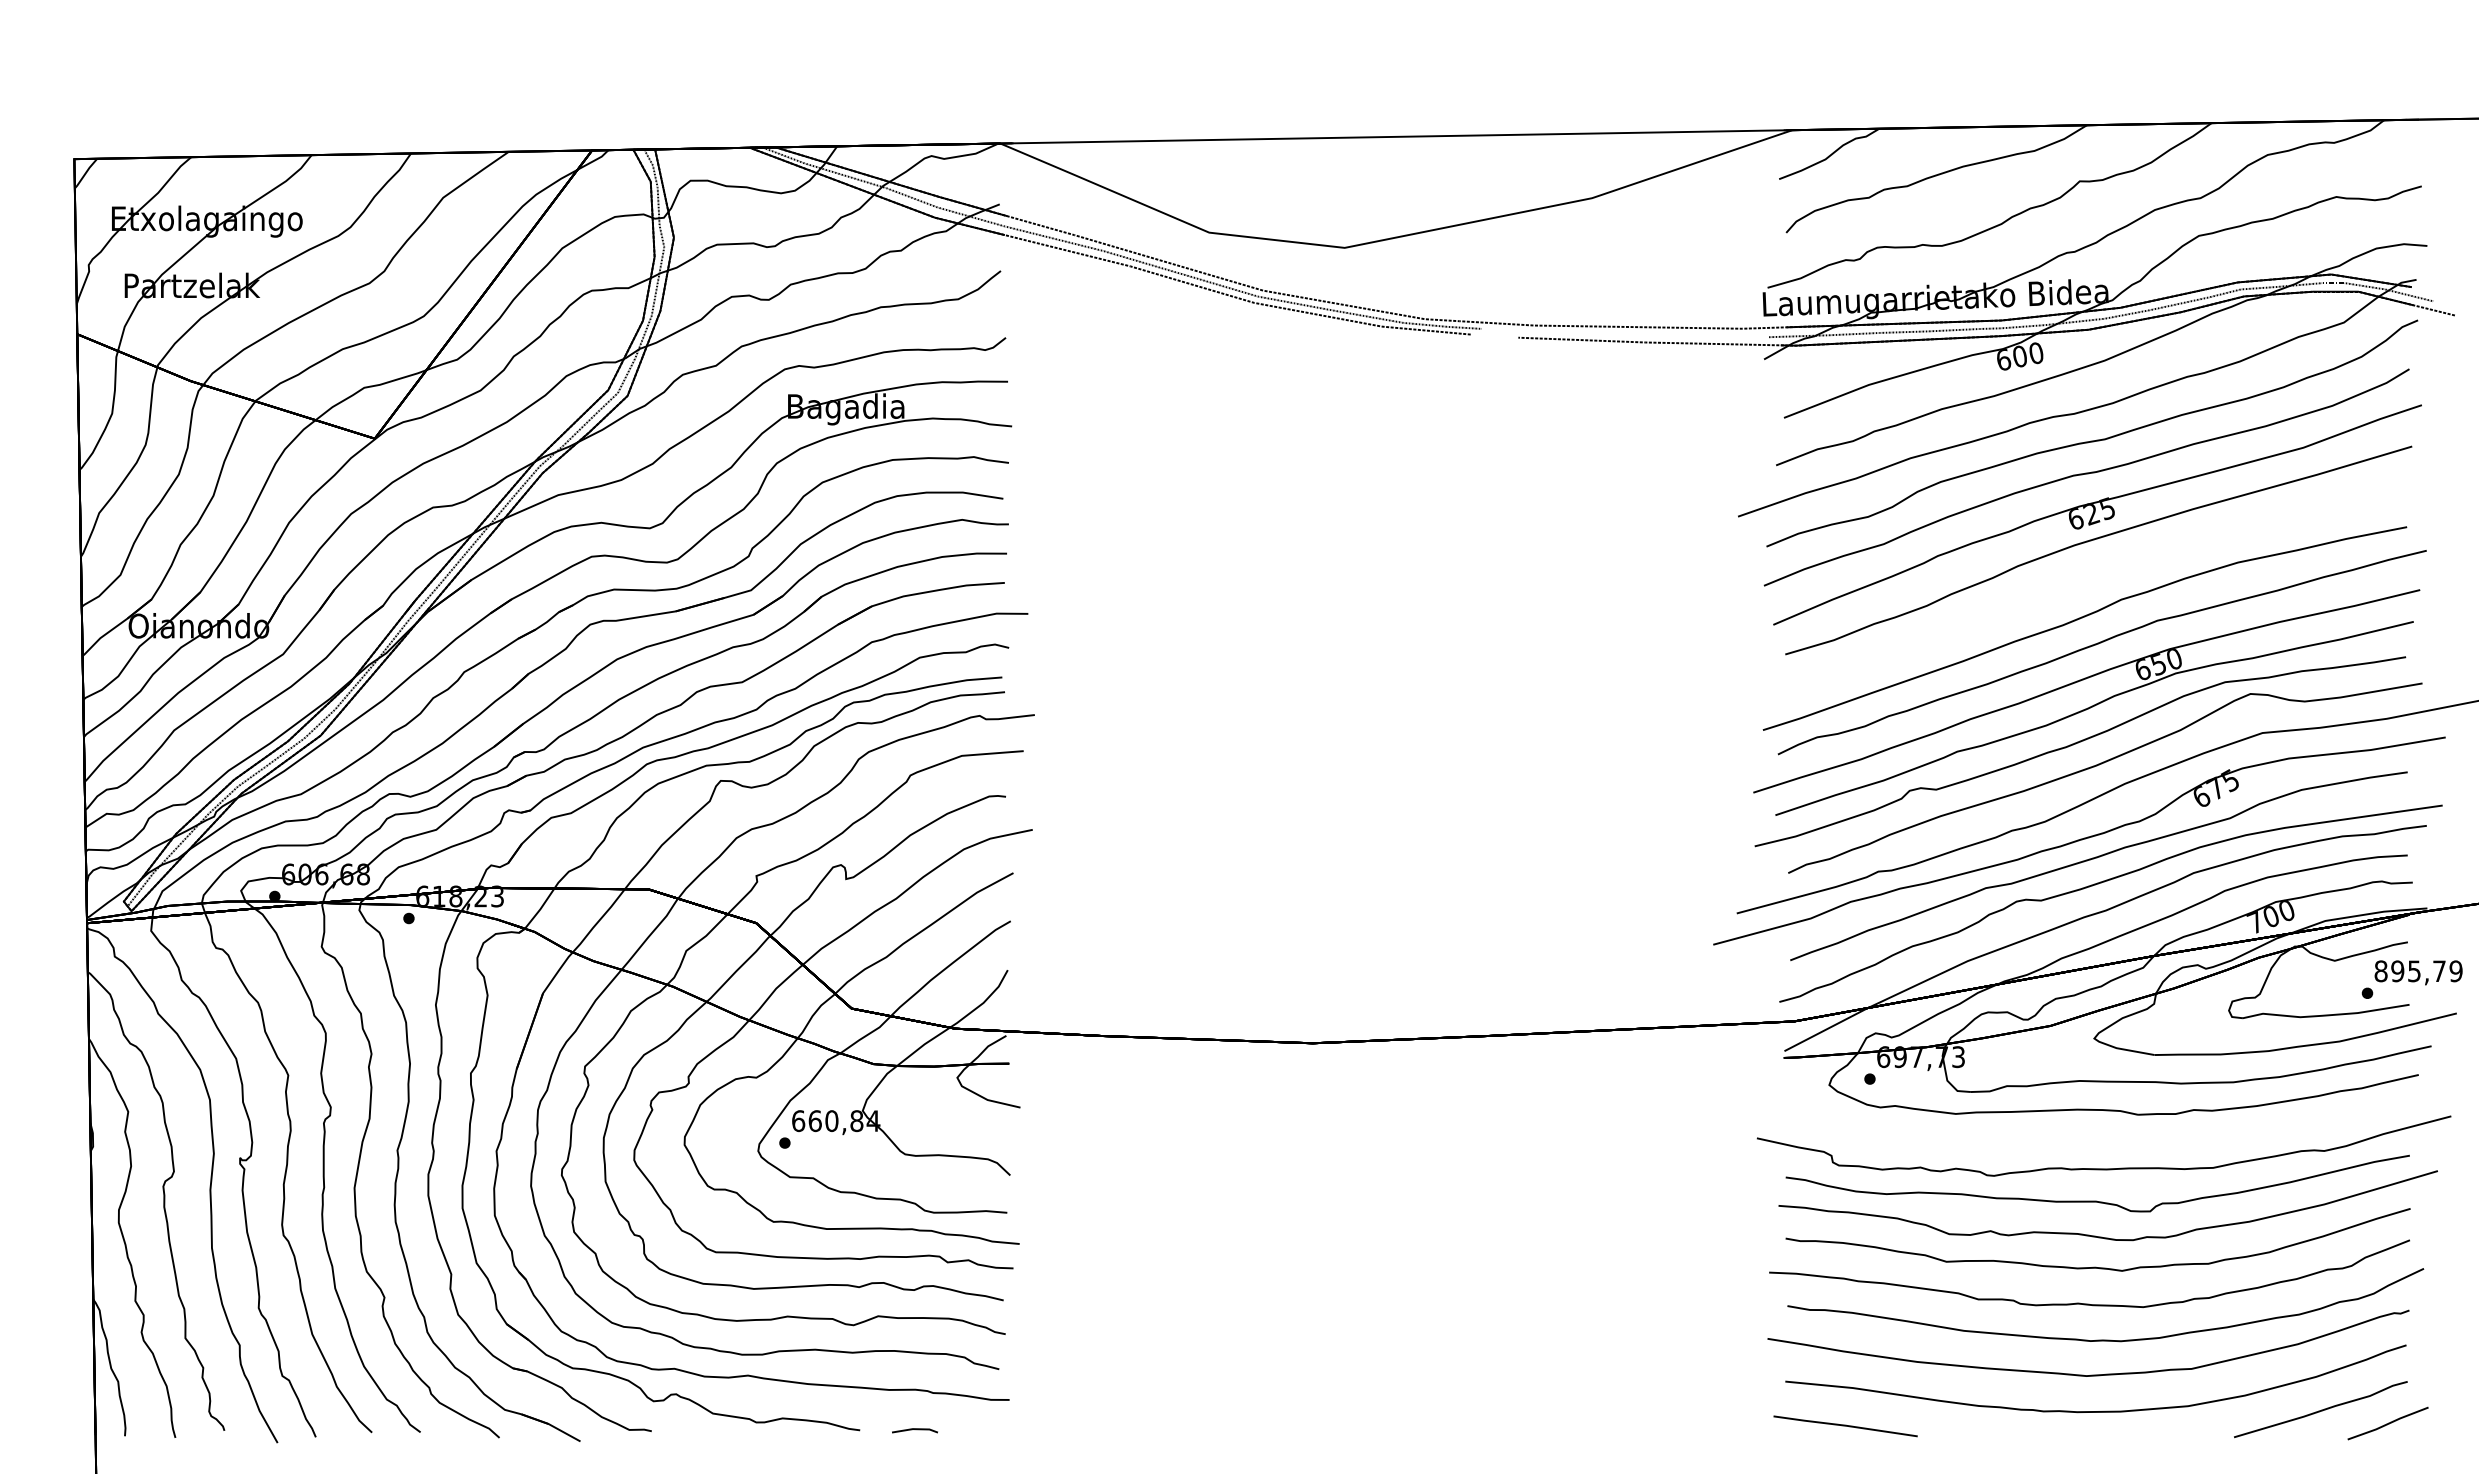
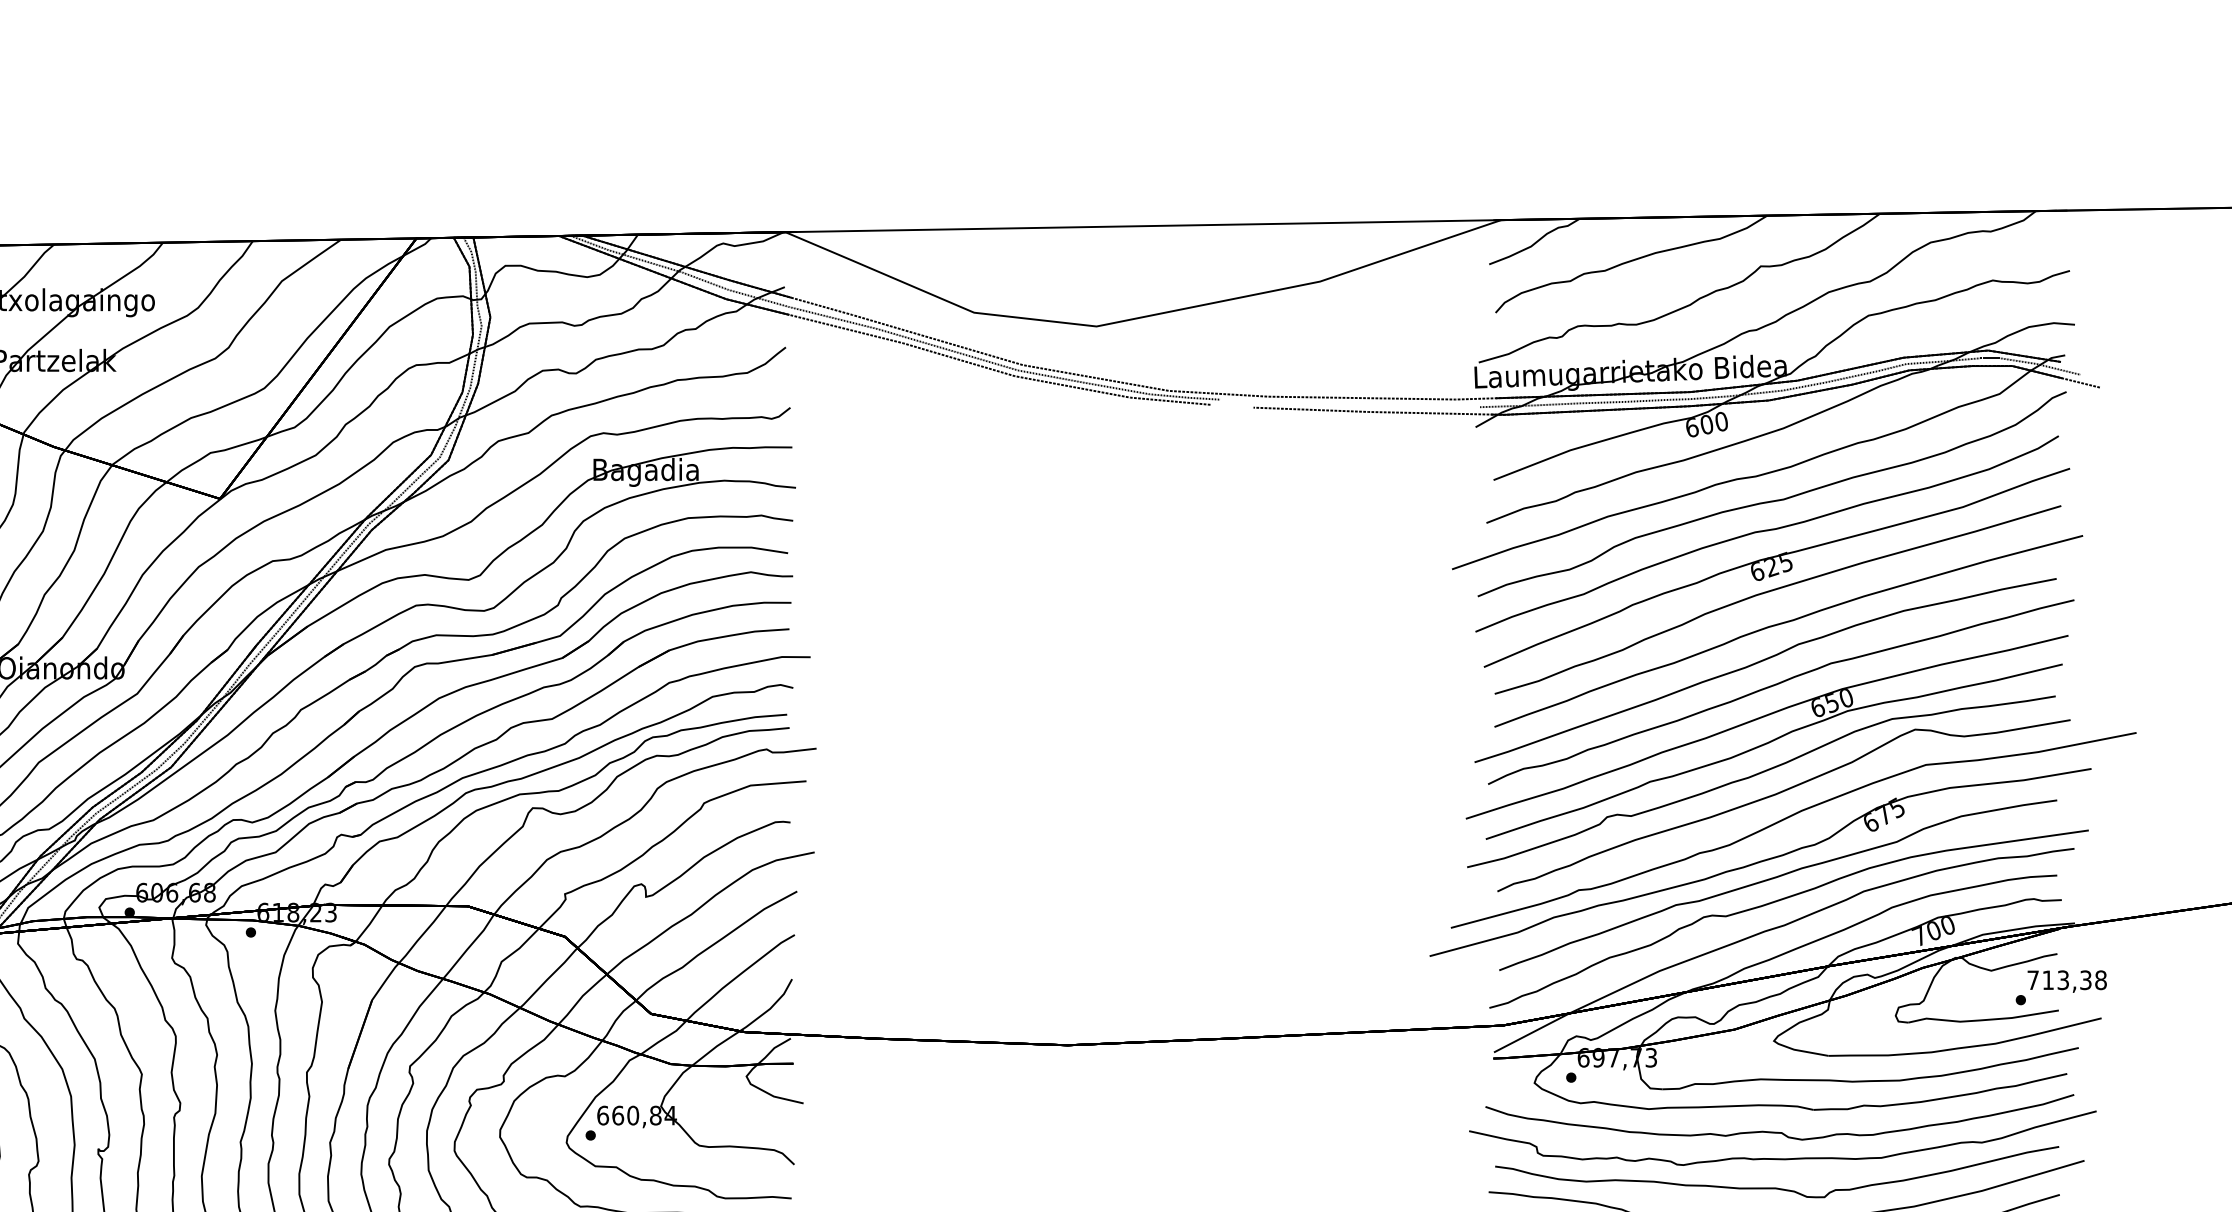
part: (2107, 576) -> (1785, 623), added
text: (2418, 971) -> (2066, 980), 895,79 -> 713,38
curve: (2100, 1139) -> (1779, 1132), added

